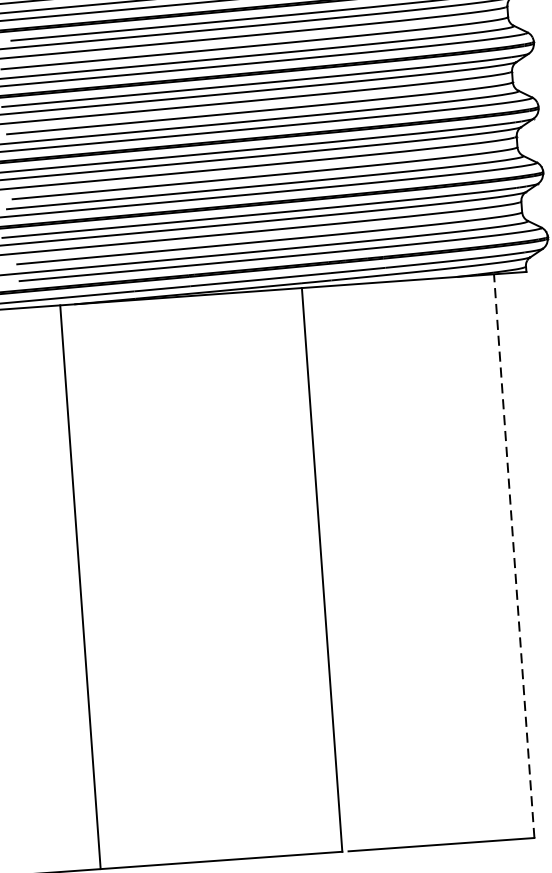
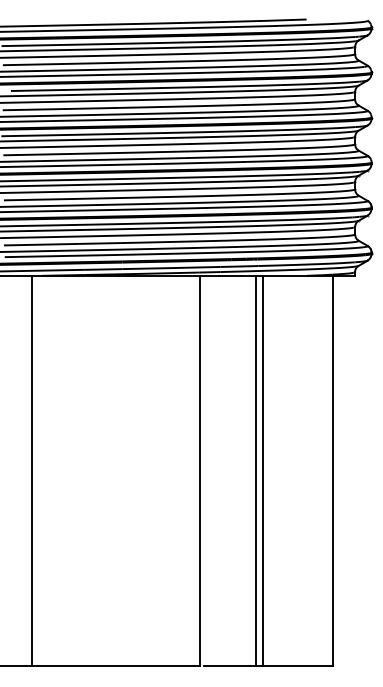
line: (513, 555) -> (332, 470), dashed -> solid
line: (414, 562) -> (263, 470), added
line: (402, 563) -> (255, 470), added

